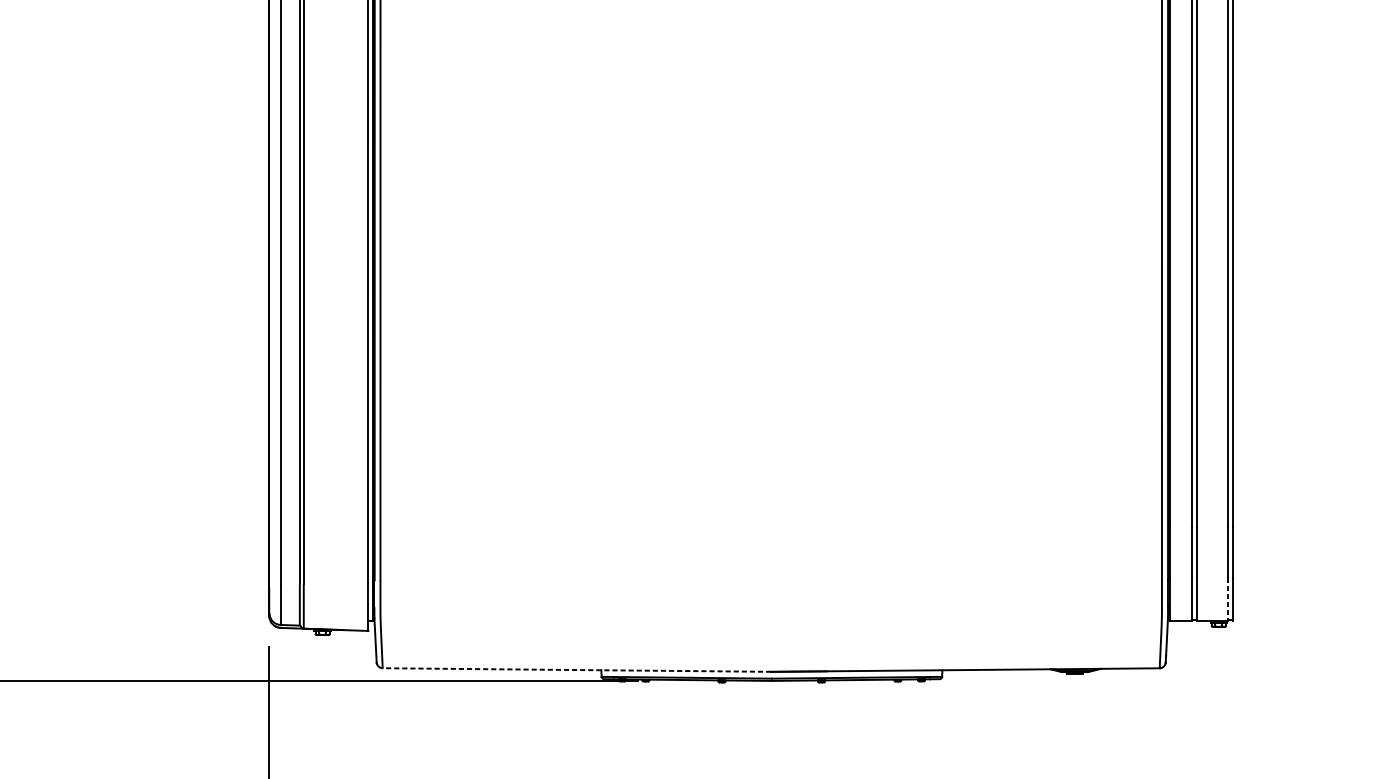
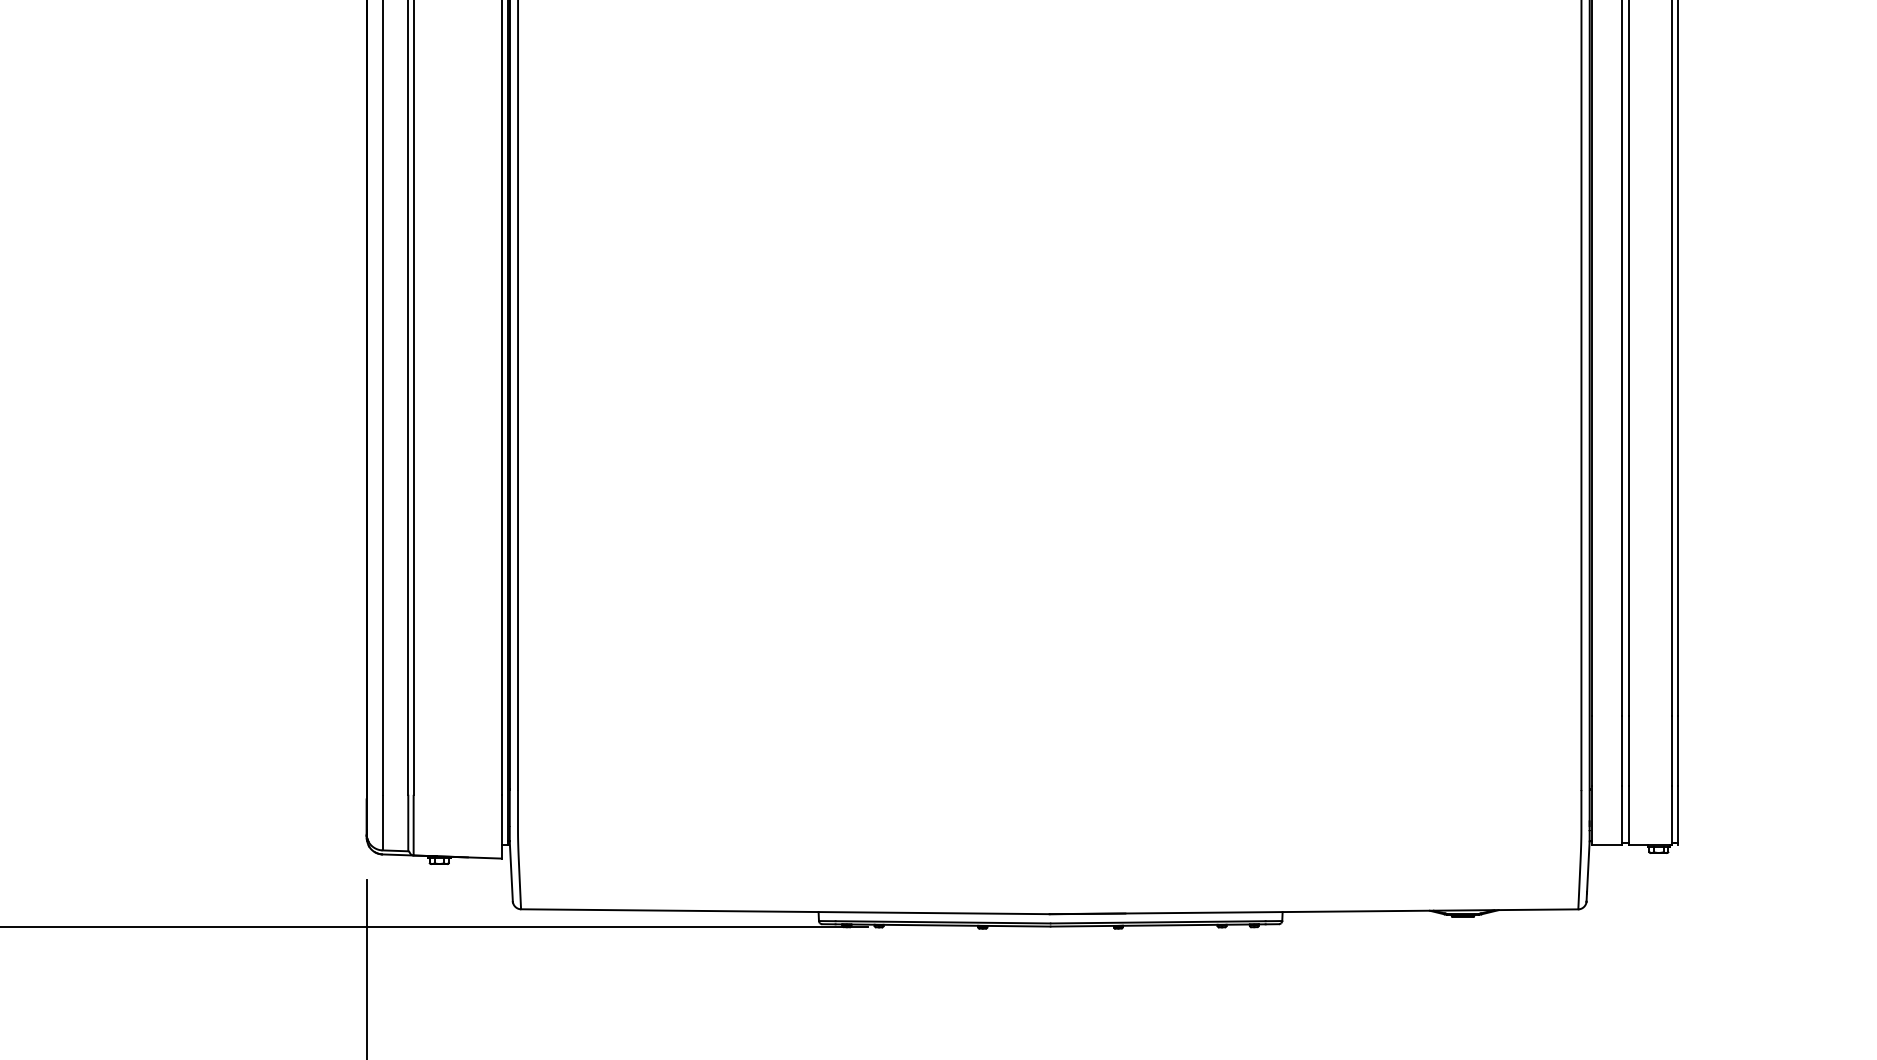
line: (1228, 599) -> (1671, 815), dashed -> solid
line: (576, 669) -> (784, 911), dashed -> solid

